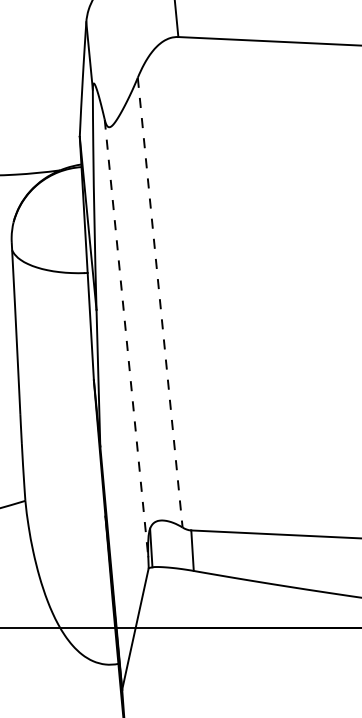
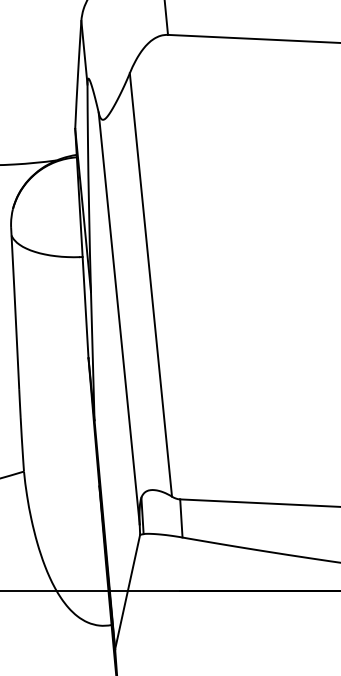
line: (160, 302) -> (151, 284), dashed -> solid
line: (126, 338) -> (119, 318), dashed -> solid

